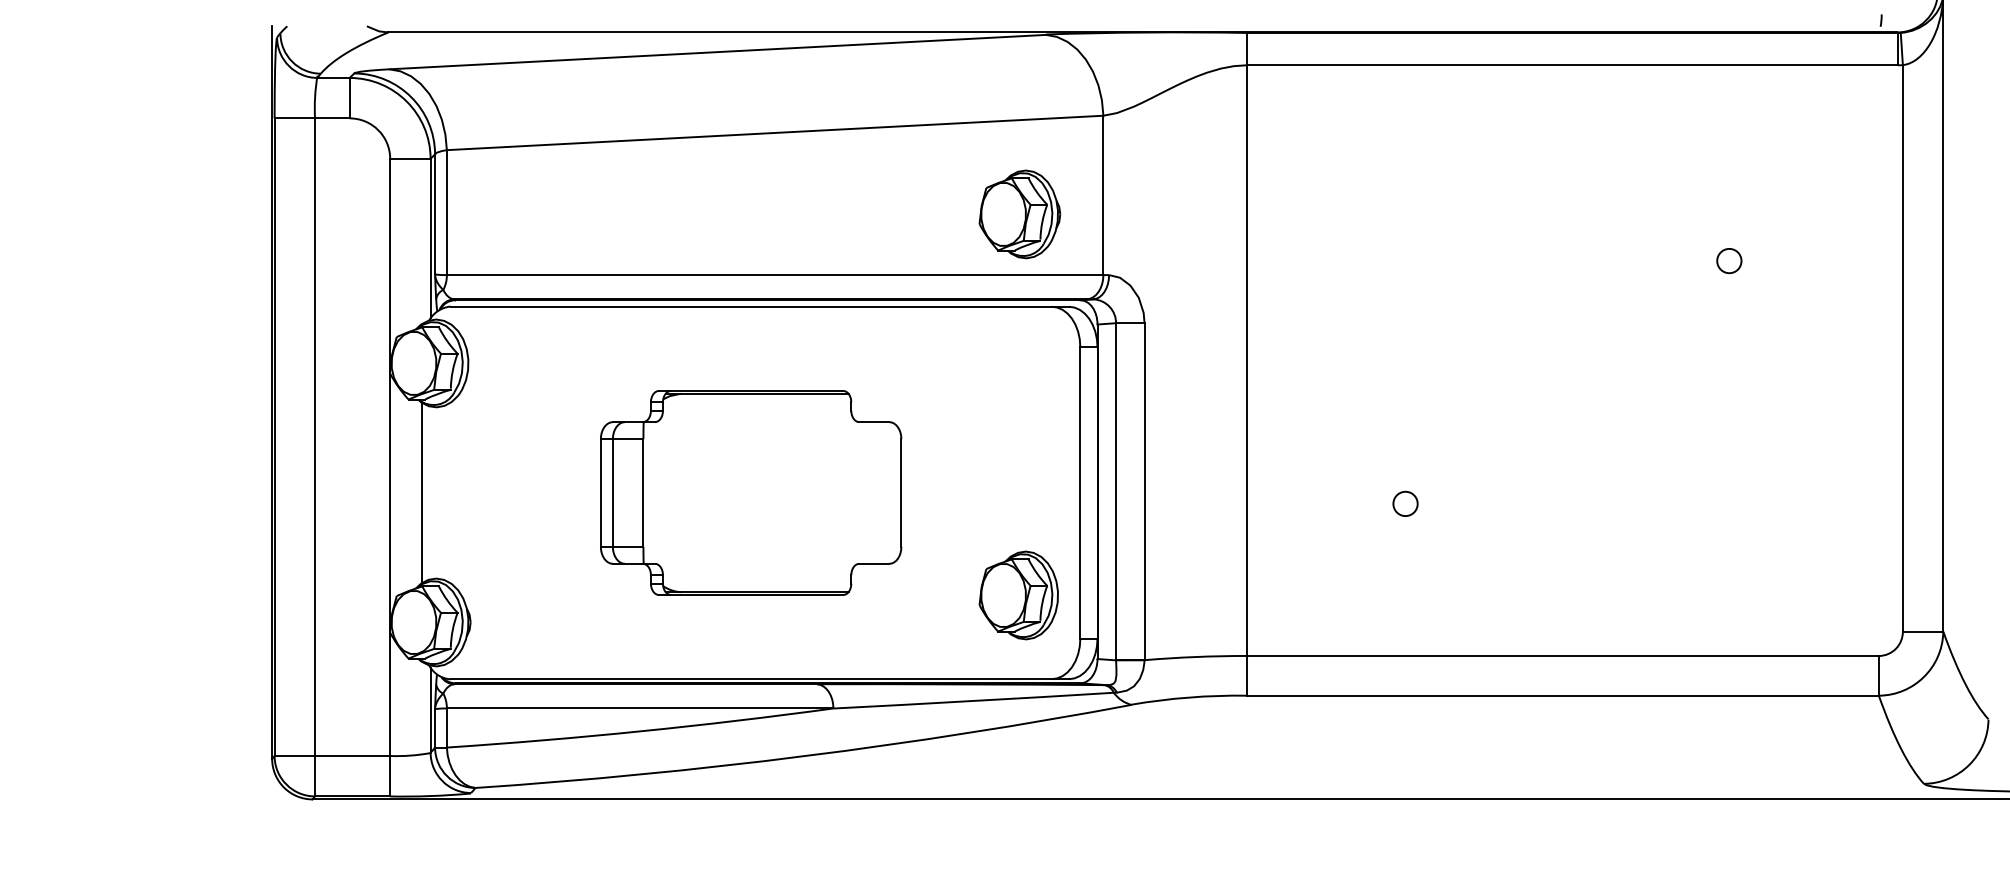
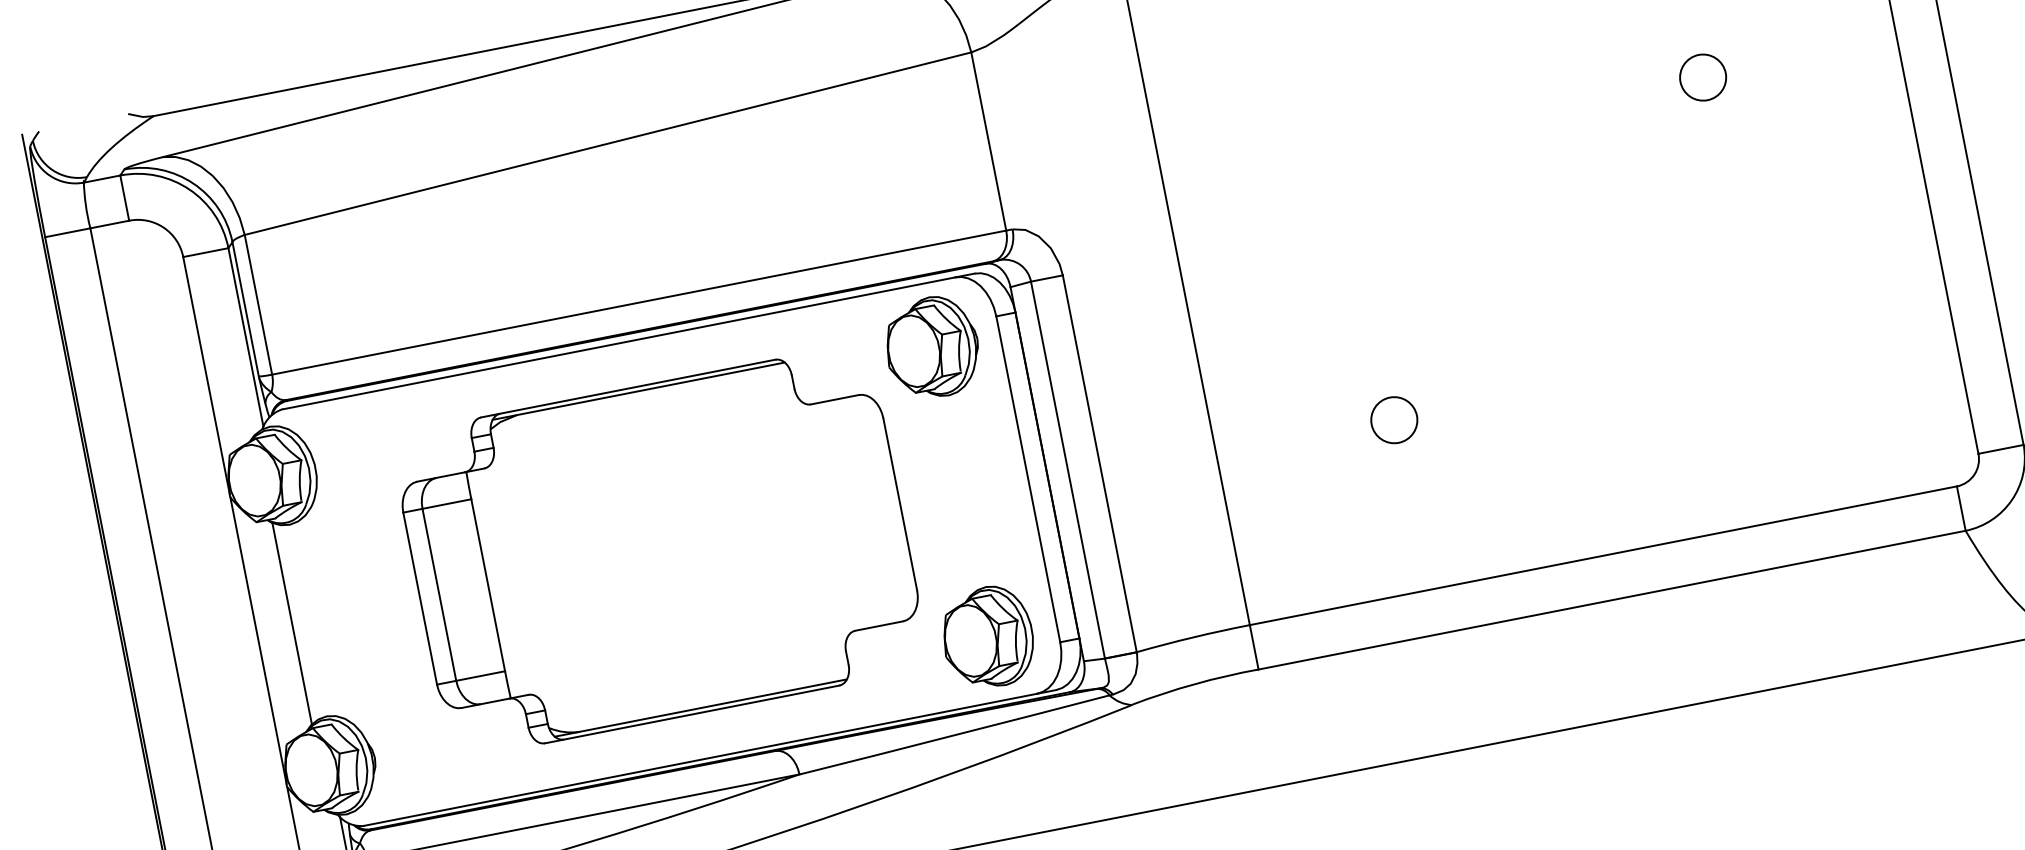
part: (1019, 214) -> (931, 347), moved
circle: (1729, 260) -> (1703, 76), size x1.67
part: (750, 492) -> (659, 551), size x1.43
circle: (1405, 503) -> (1394, 419), size x1.67
part: (1018, 595) -> (987, 637), moved

